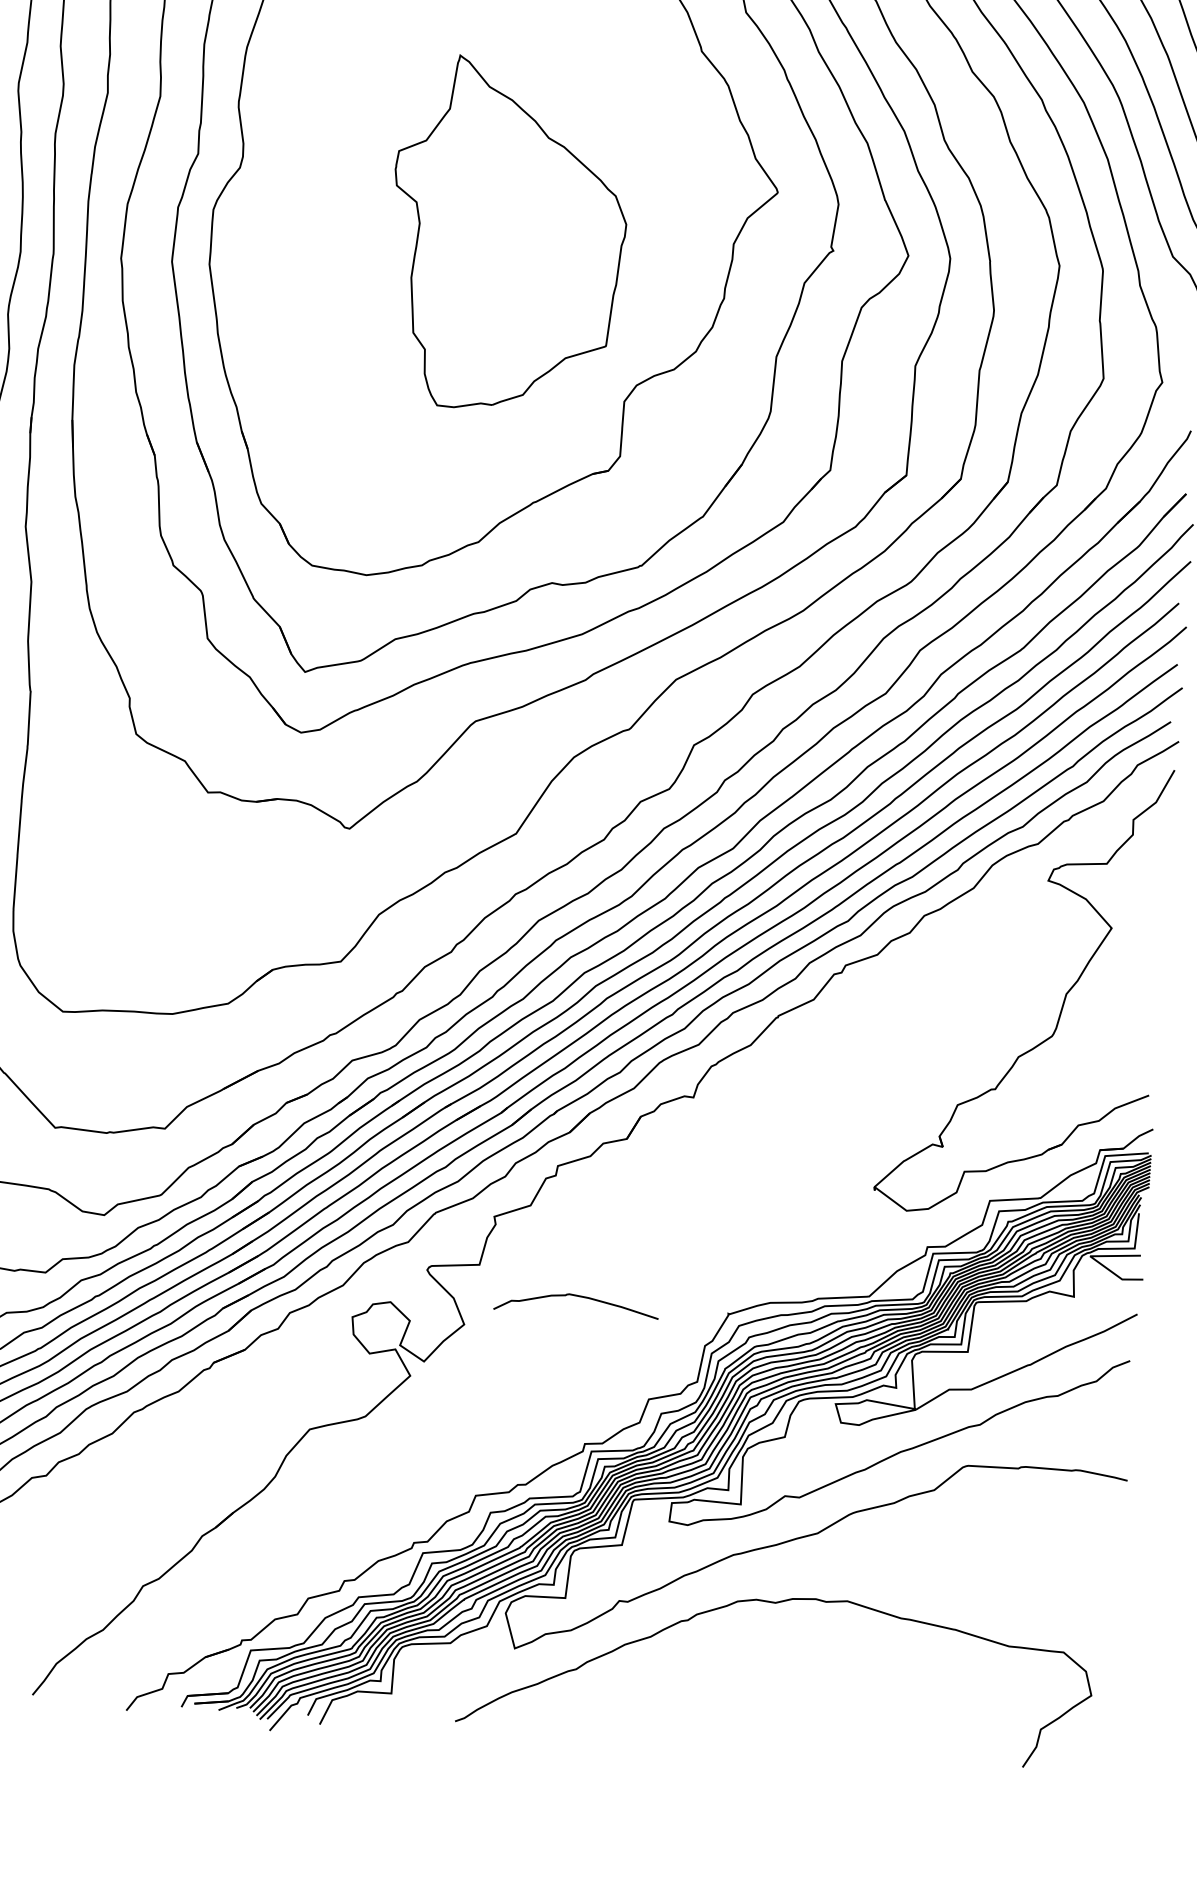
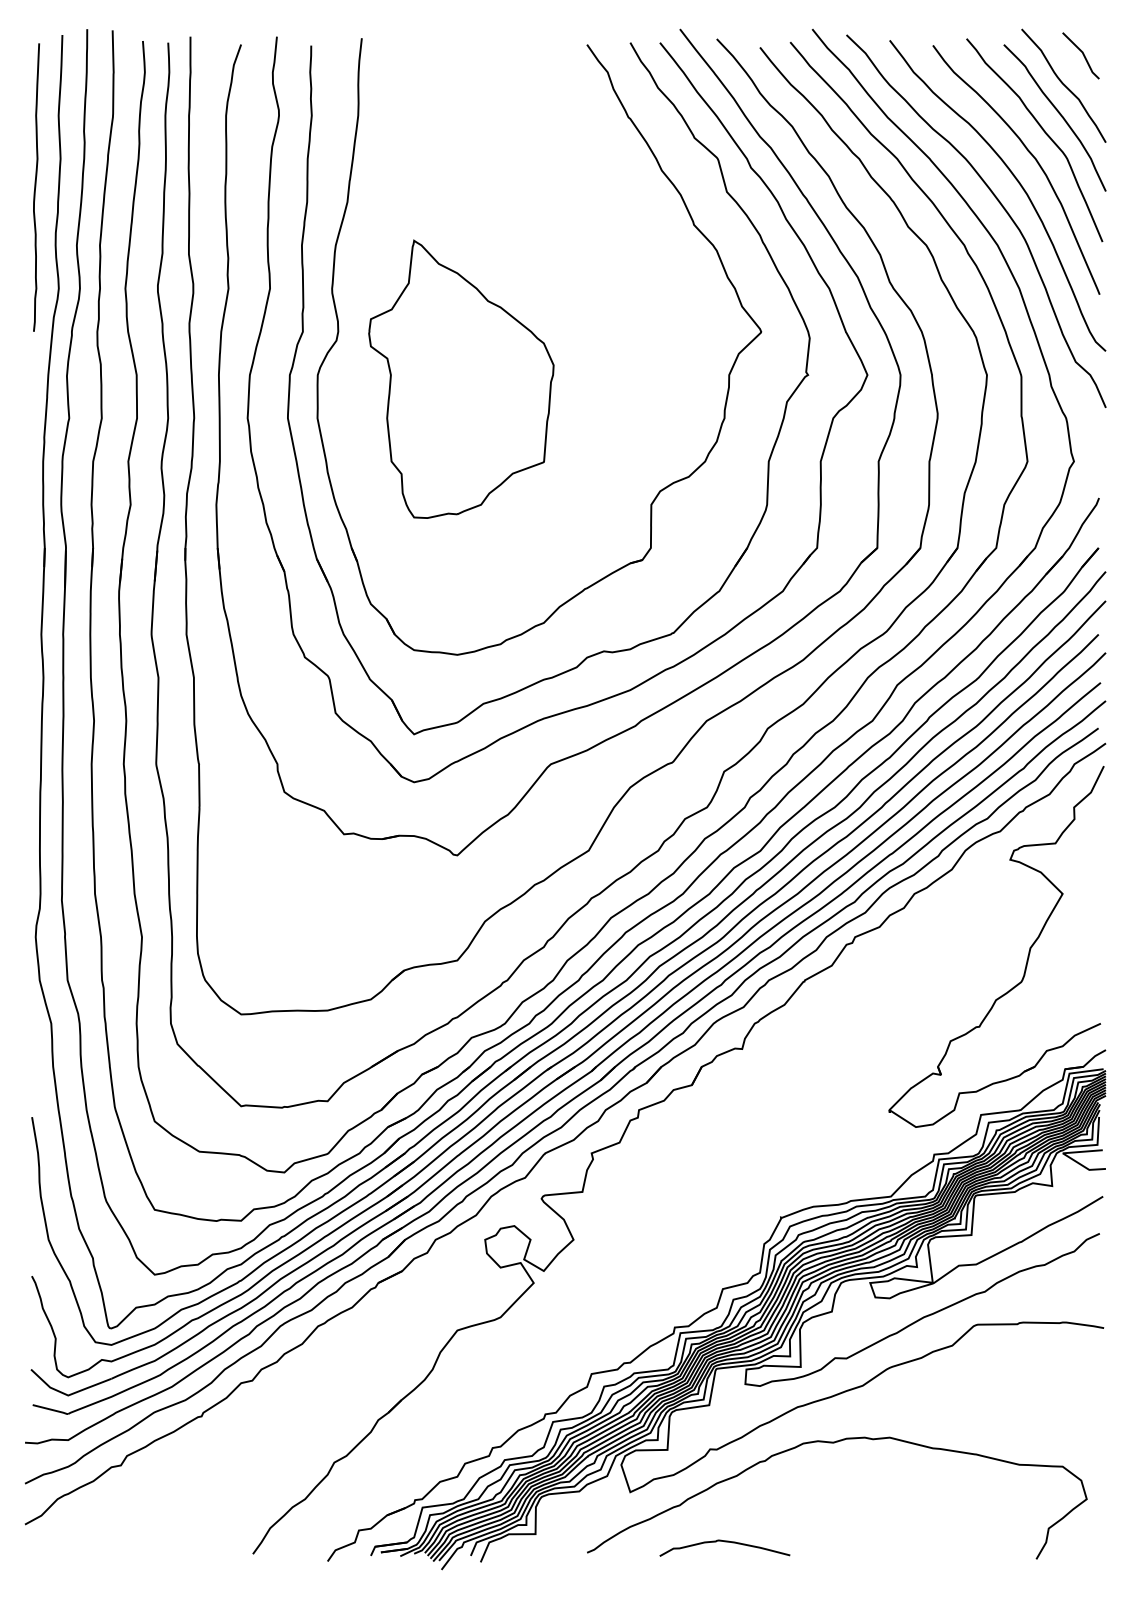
part: (508, 233) -> (461, 378), moved
curve: (576, 1297) -> (724, 1542), moved

